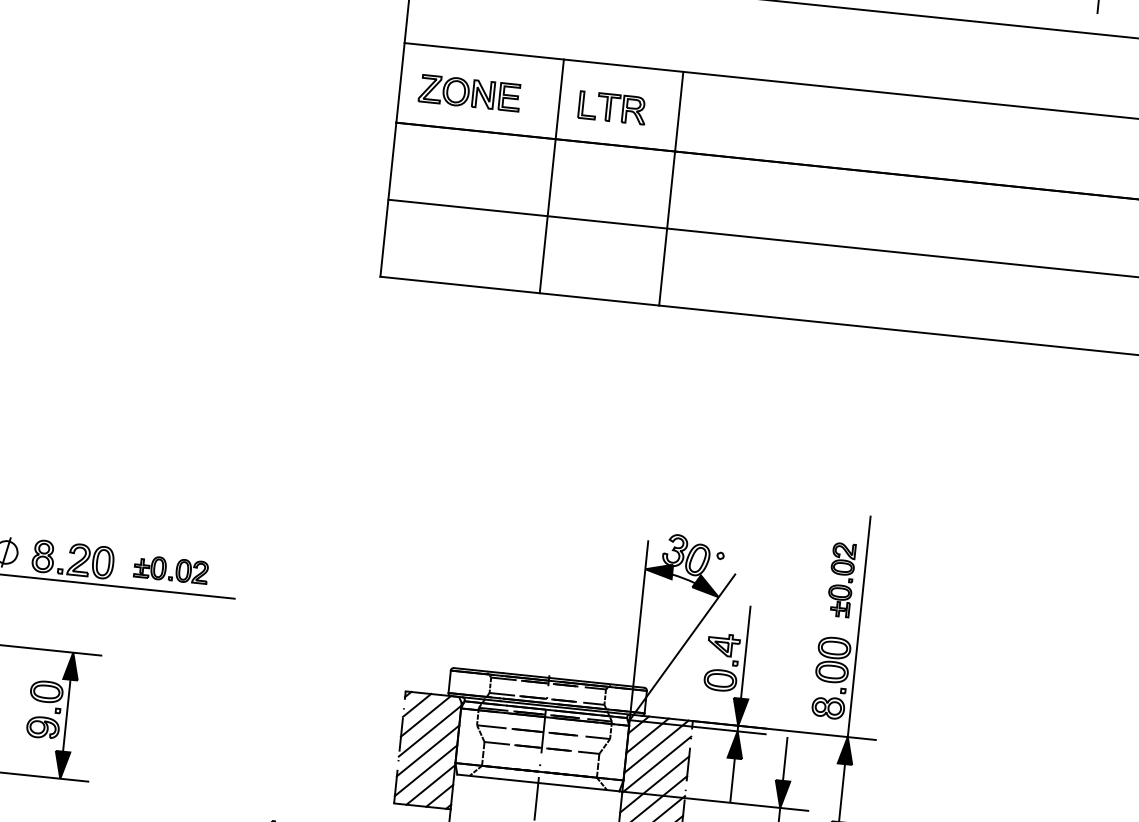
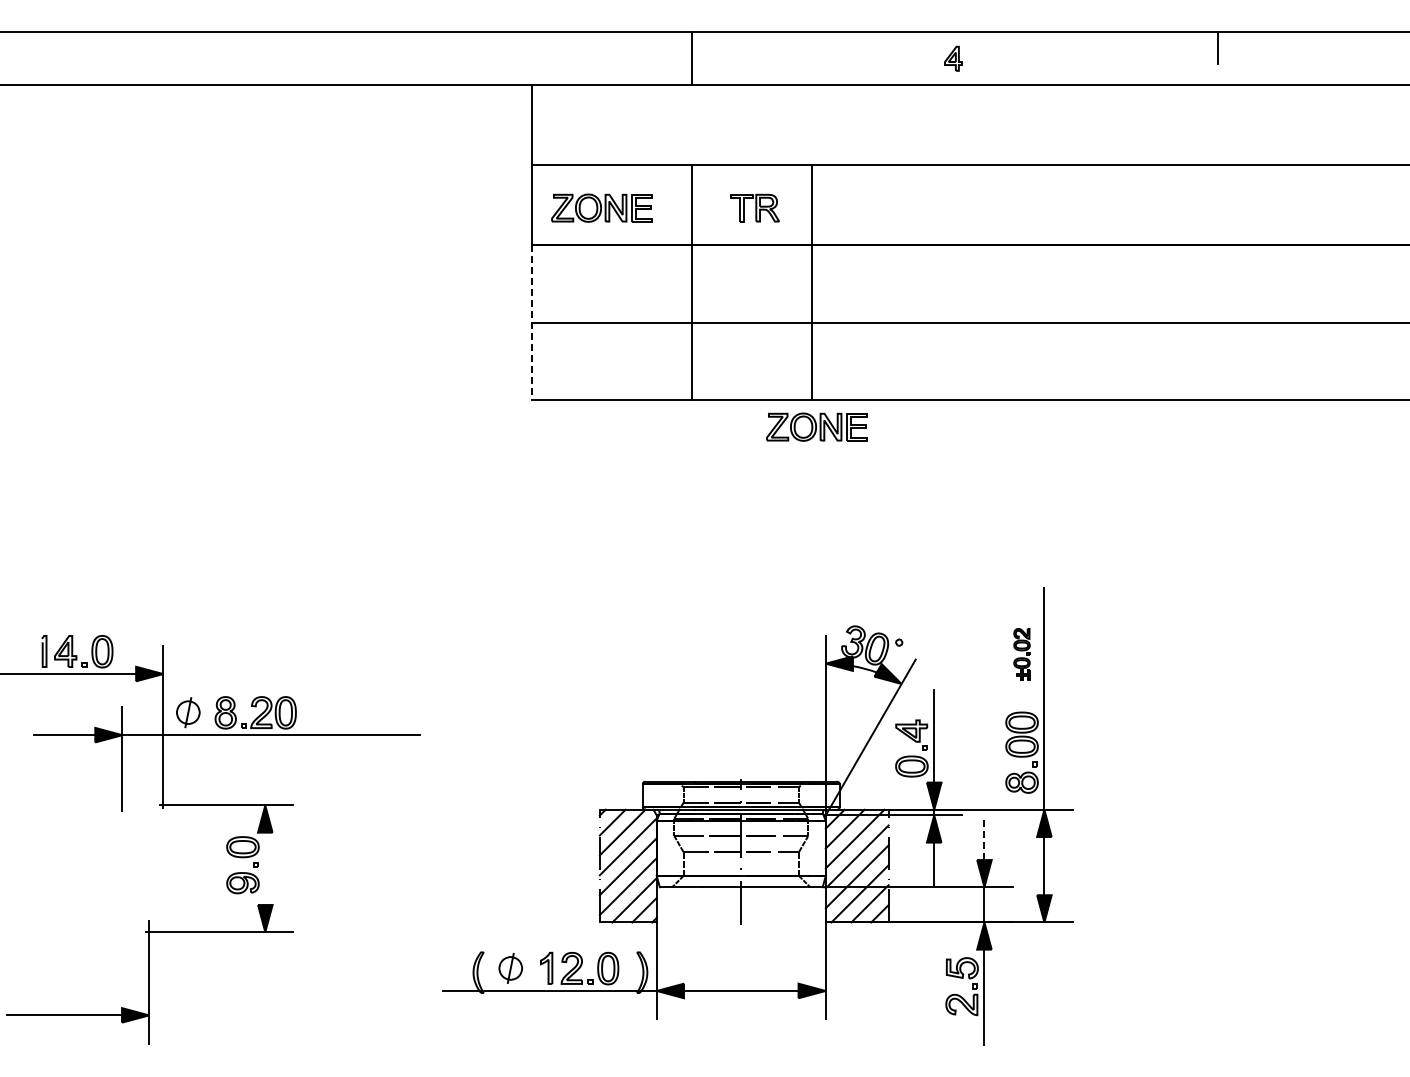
part: (587, 105) -> (720, 208), removed
line: (388, 200) -> (532, 323), solid -> dashed
part: (660, 332) -> (816, 426), added
part: (171, 569) -> (354, 712), removed
part: (840, 580) -> (1021, 654), size x0.7
line: (66, 715) -> (265, 868), removed
line: (785, 759) -> (984, 838), solid -> dashed

